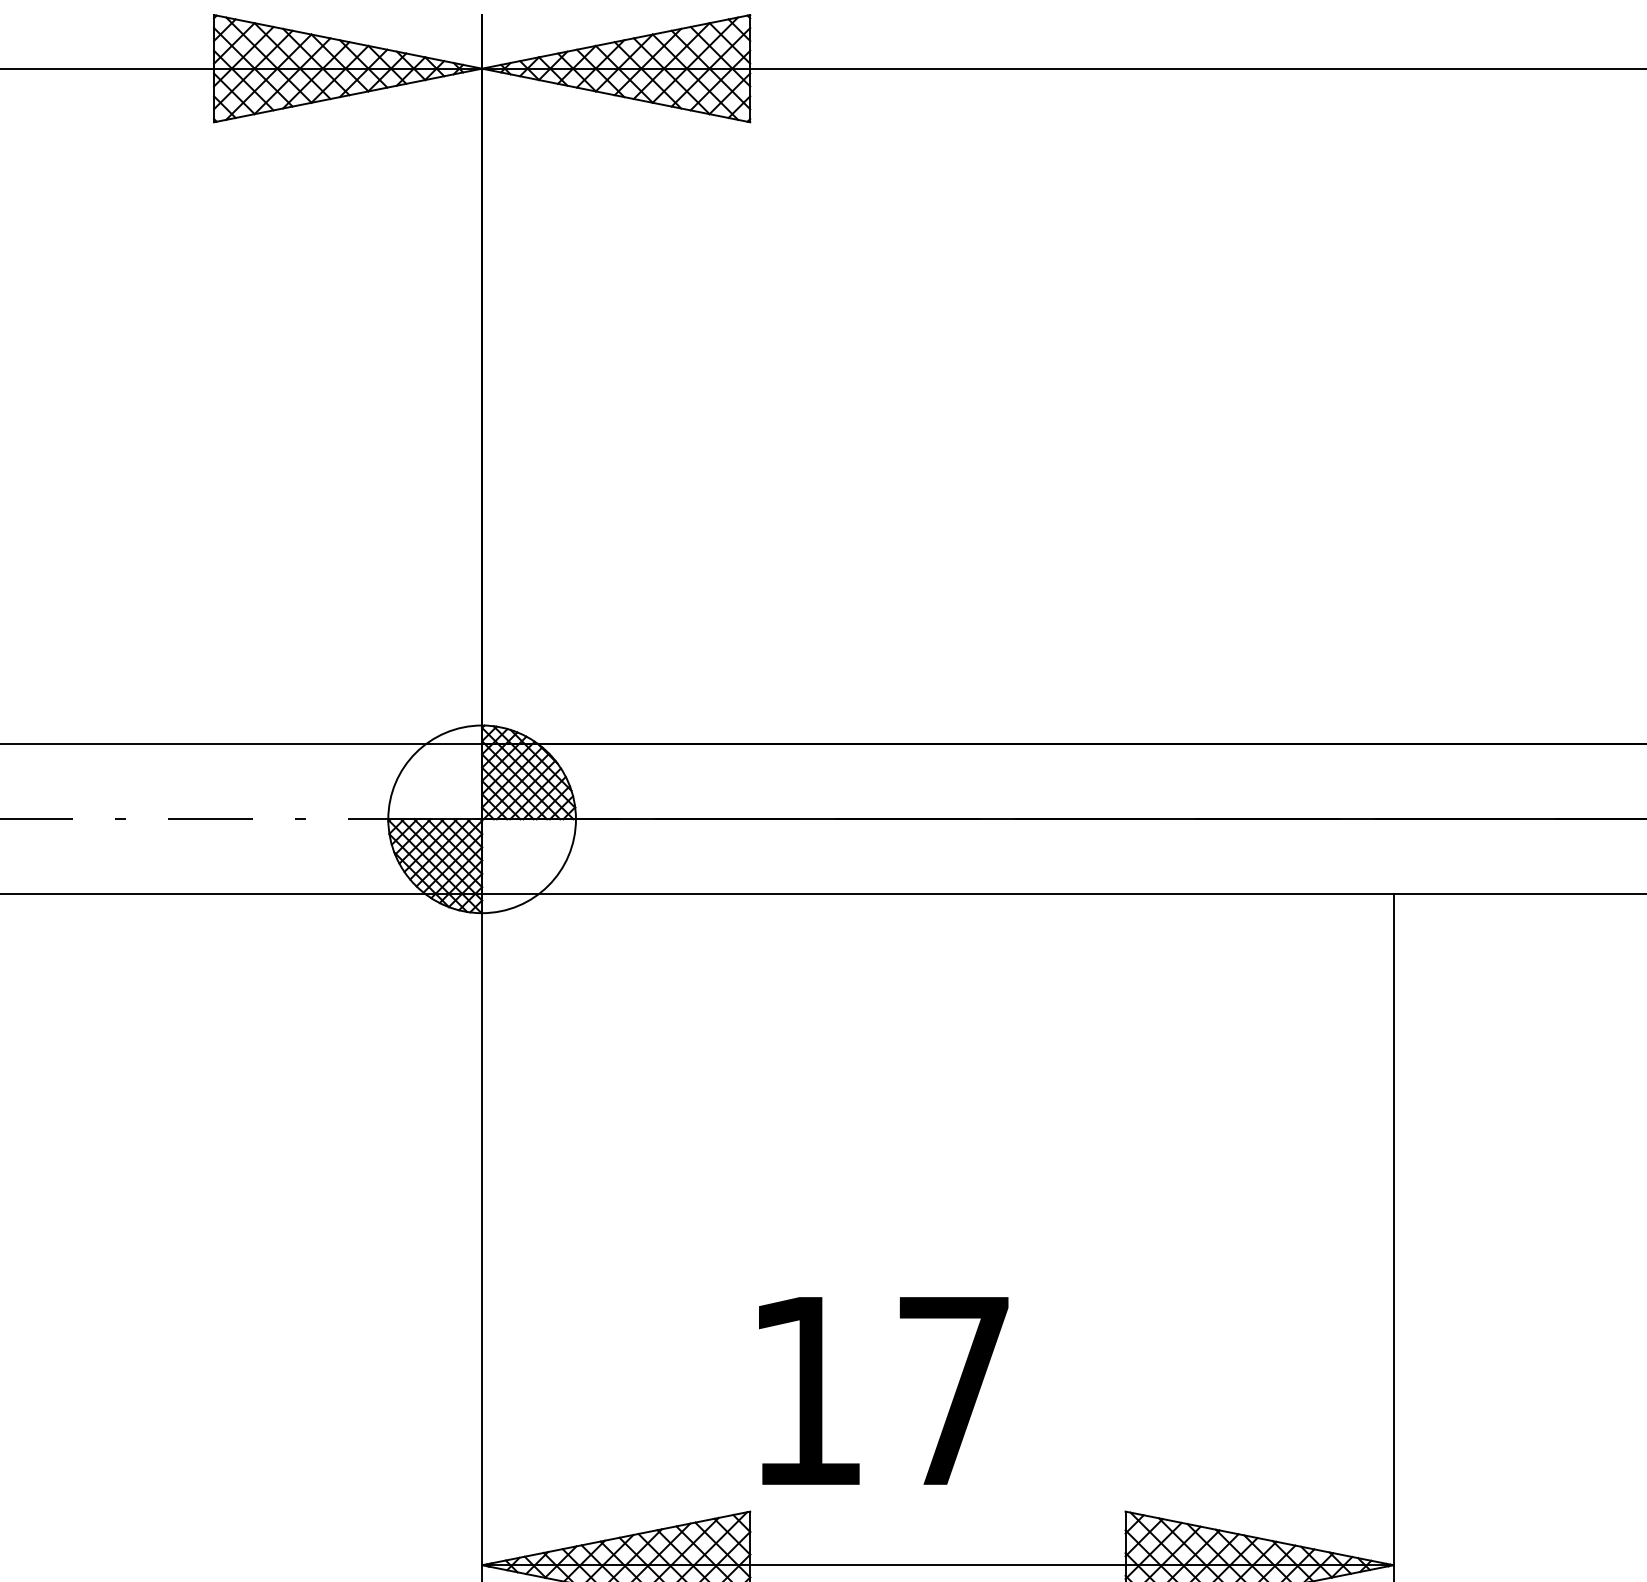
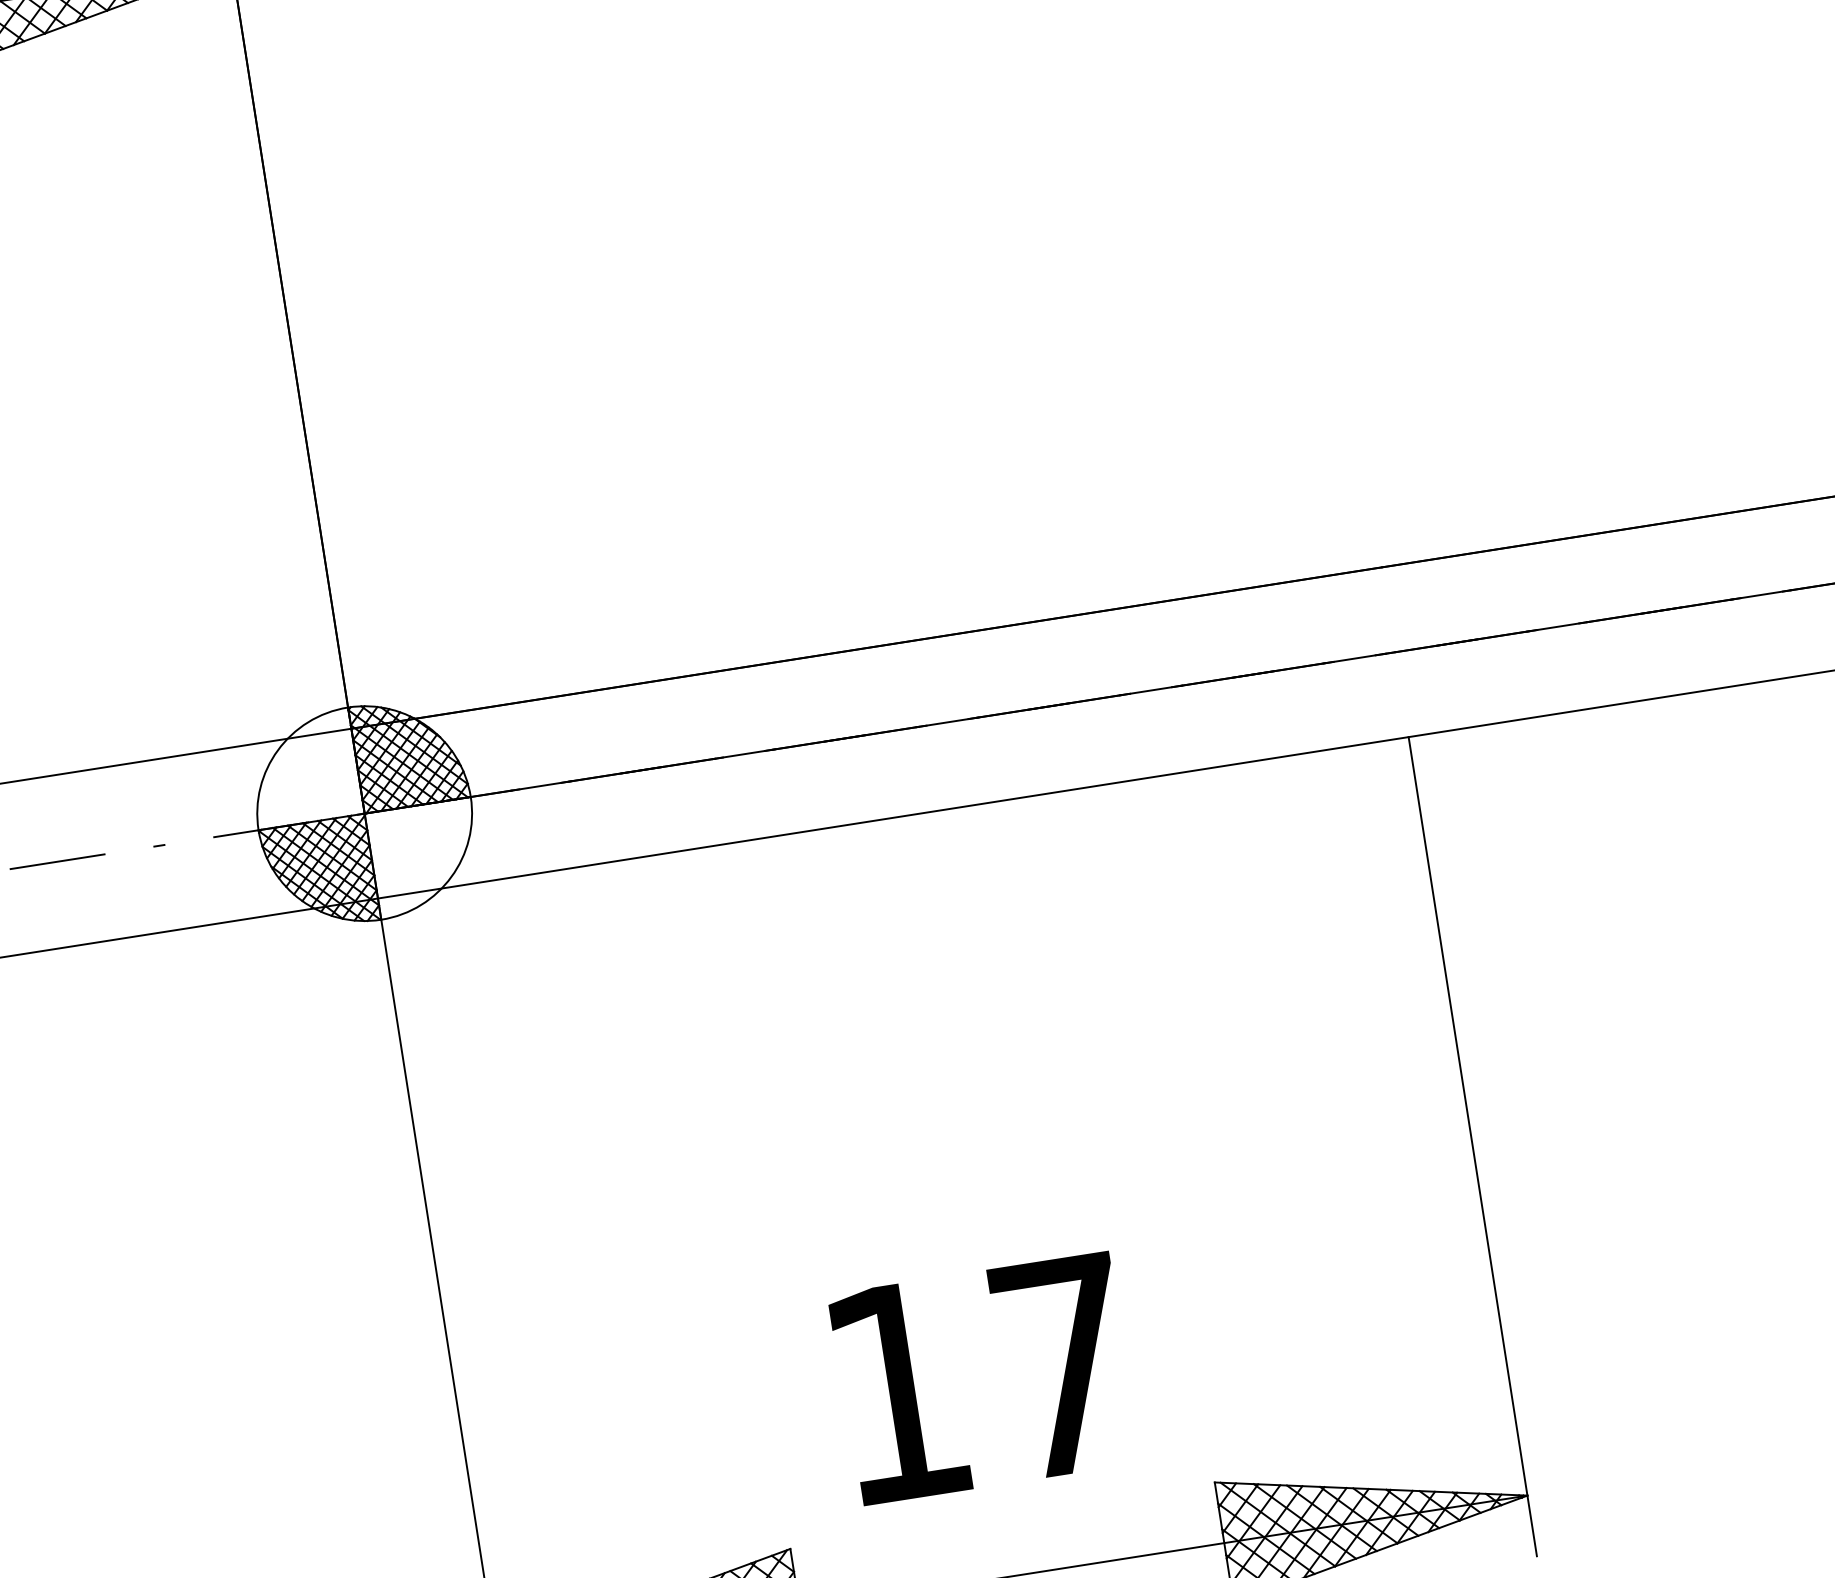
text: (883, 1390) -> (984, 1378), moved

